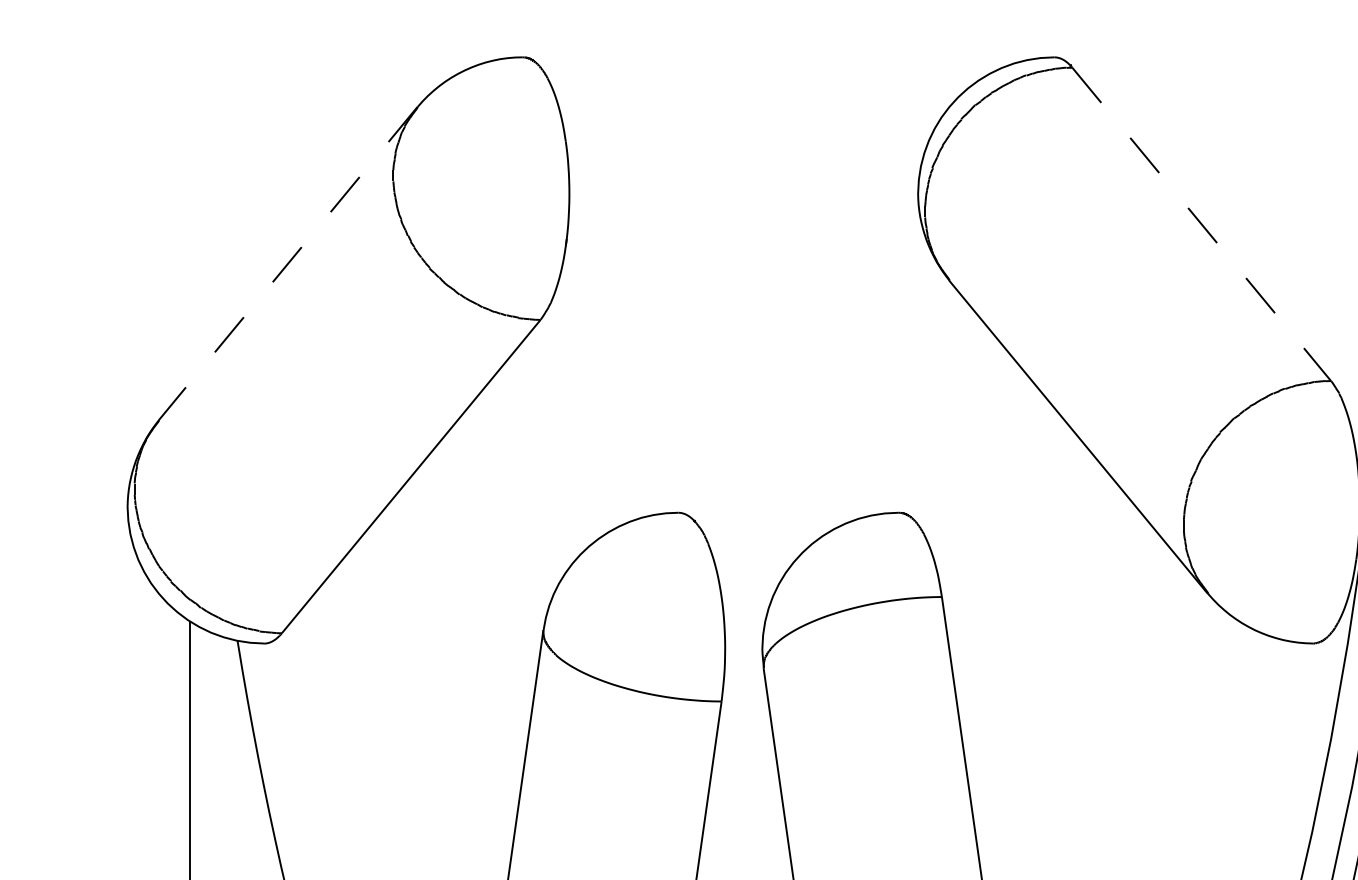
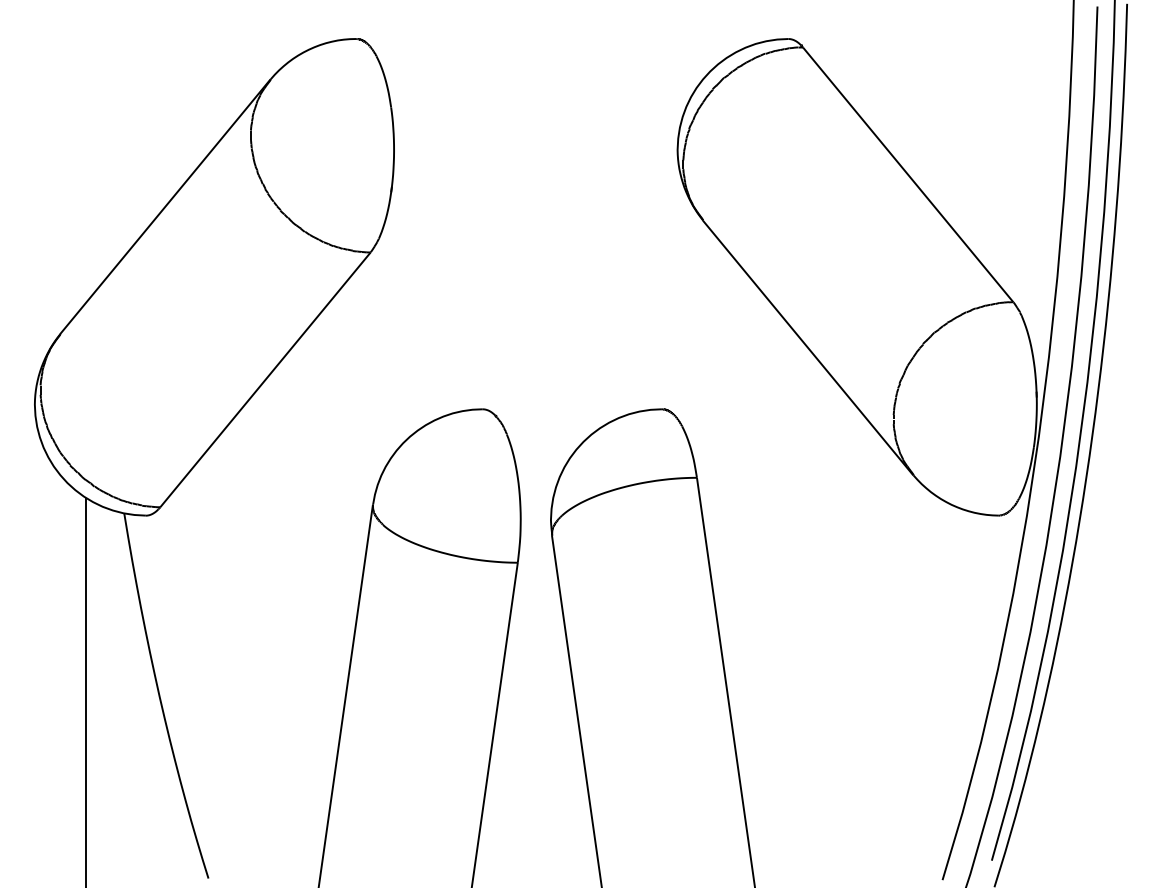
line: (1202, 225) -> (908, 175), dashed -> solid
line: (288, 264) -> (165, 207), dashed -> solid

